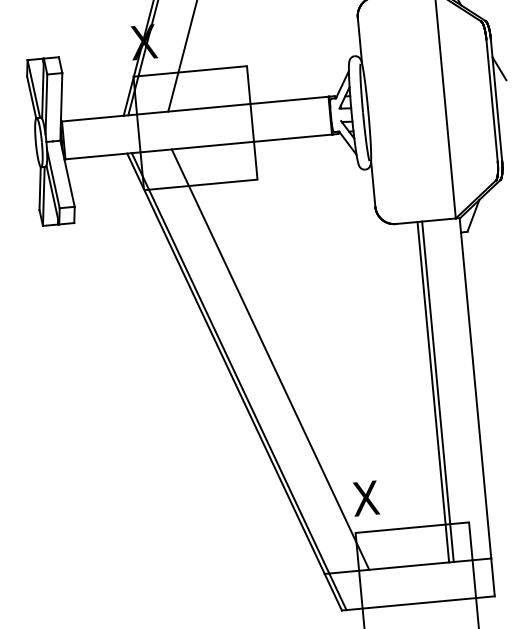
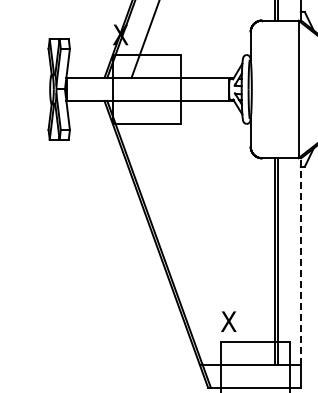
line: (269, 359) -> (178, 232), removed
line: (474, 388) -> (300, 261), solid -> dashed

